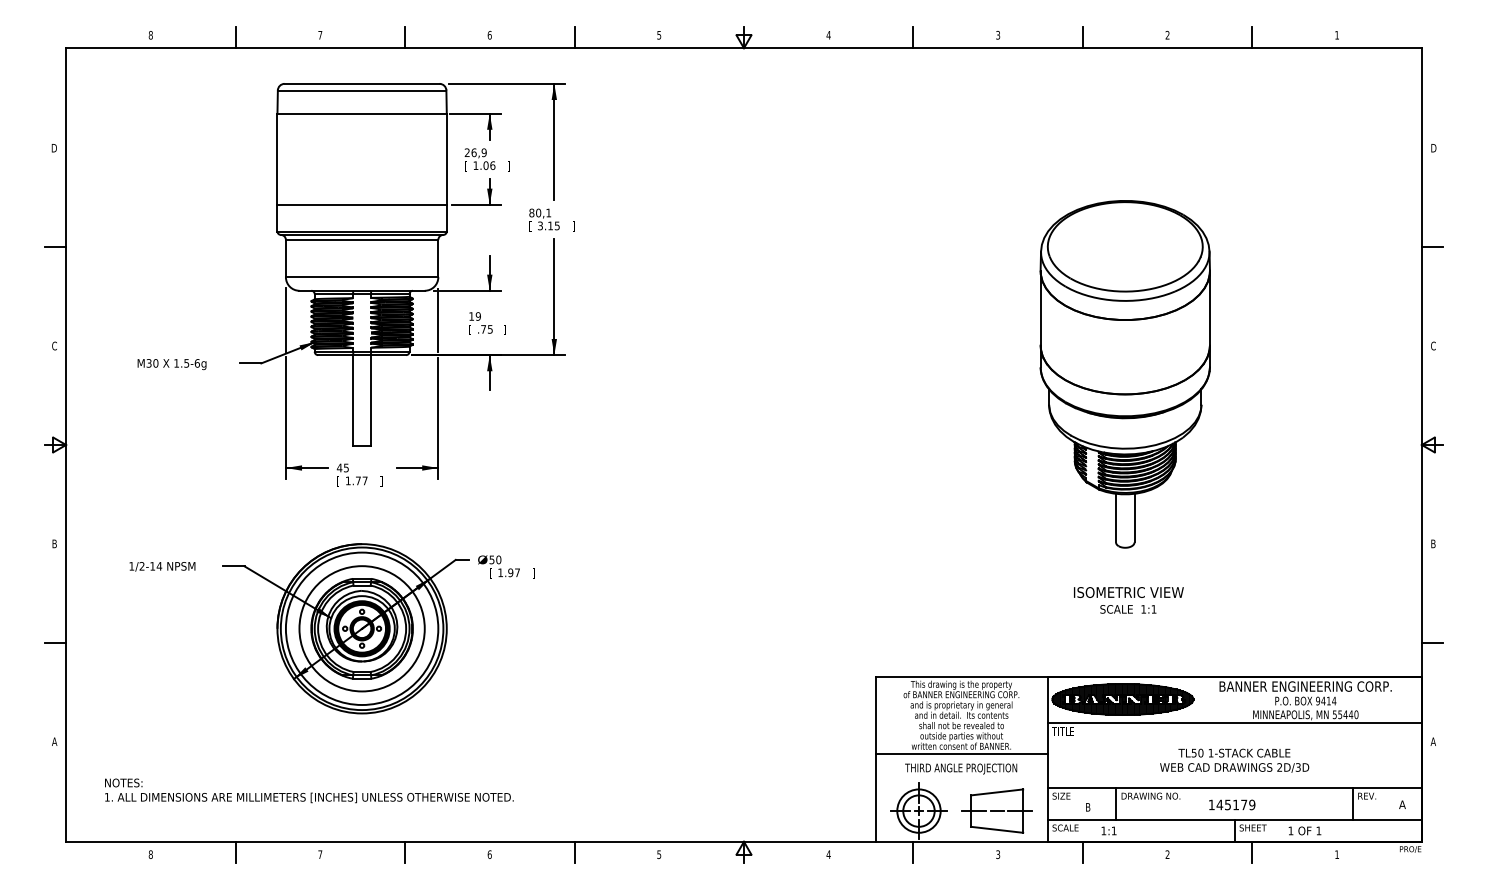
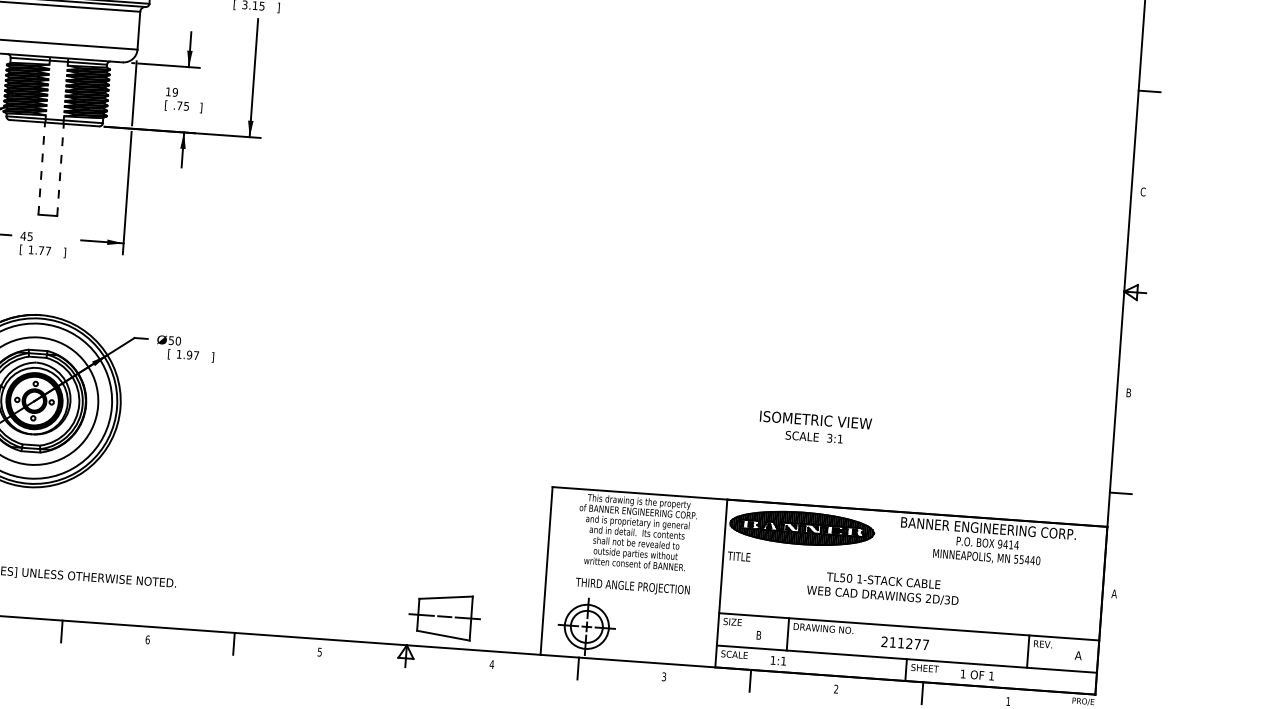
part: (1124, 374) -> (827, 198), removed
line: (352, 400) -> (41, 168), solid -> dashed
line: (371, 400) -> (60, 169), solid -> dashed
text: (1143, 609) -> (829, 438), 1:1 -> 3:1
line: (1234, 723) -> (913, 560), removed
line: (961, 754) -> (634, 572), removed
text: (1234, 760) -> (883, 588), moved
text: (1231, 804) -> (904, 642), 145179 -> 211277
part: (996, 810) -> (444, 616), moved

